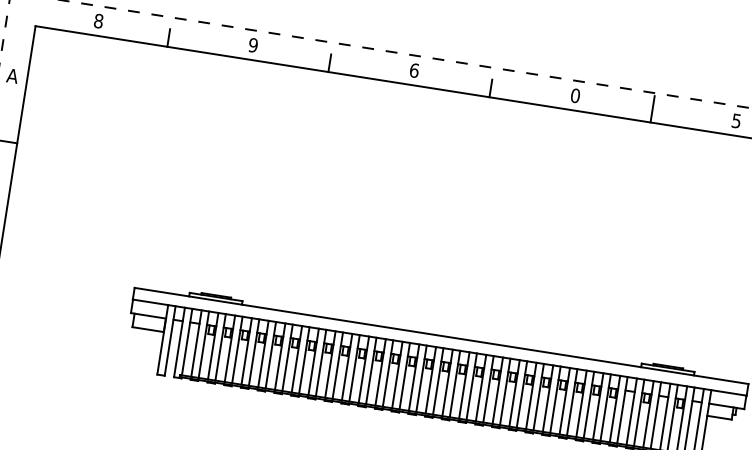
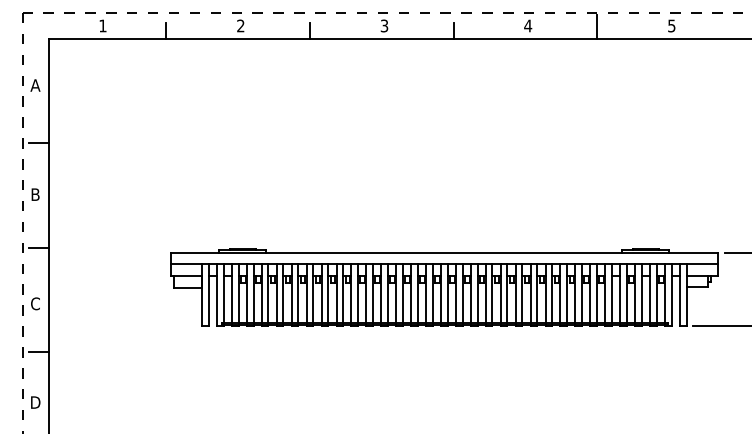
text: (98, 20) -> (102, 25), 8 -> 1
text: (253, 44) -> (240, 25), 9 -> 2
text: (414, 70) -> (384, 25), 6 -> 3
text: (575, 95) -> (528, 25), 0 -> 4

